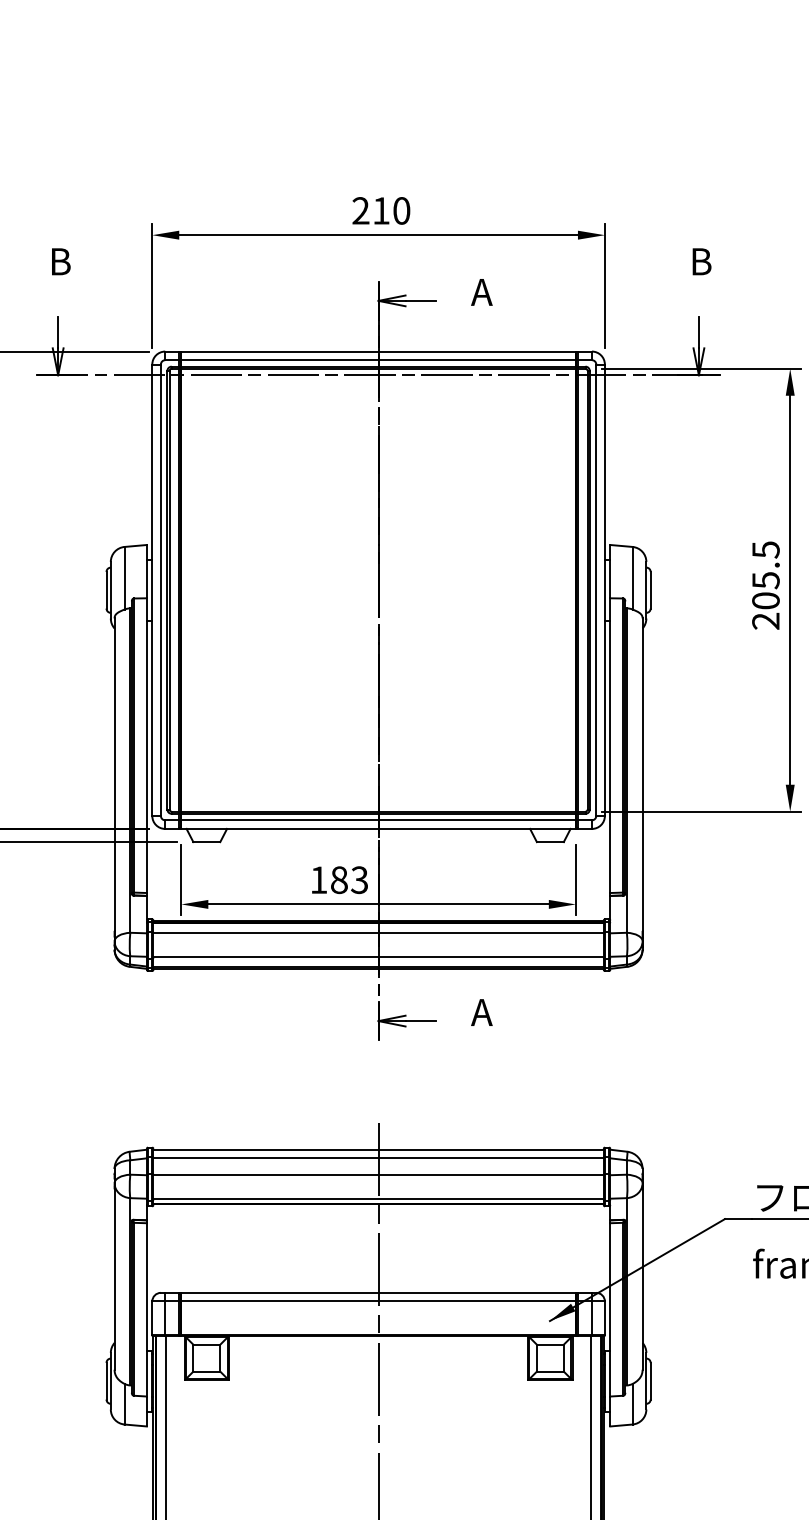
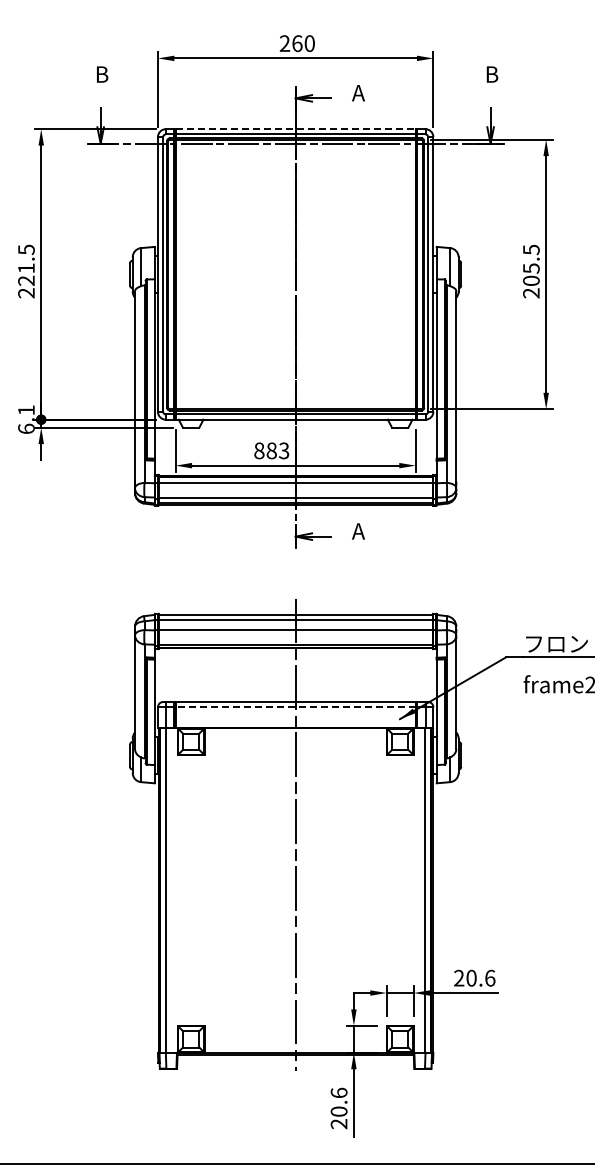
text: (381, 210) -> (297, 43), 210 -> 260
line: (378, 352) -> (295, 129), solid -> dashed
text: (319, 879) -> (259, 450), 183 -> 883
line: (378, 1301) -> (295, 707), solid -> dashed

